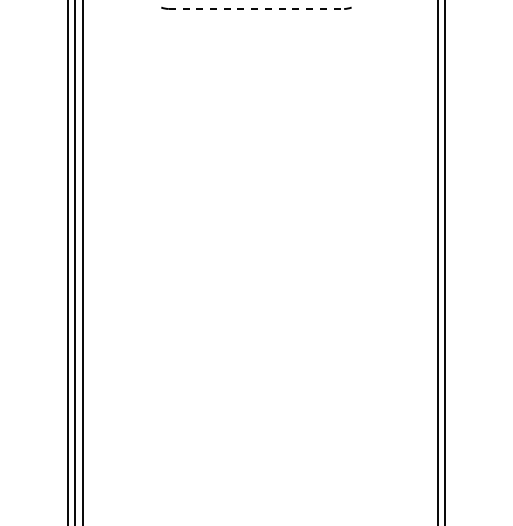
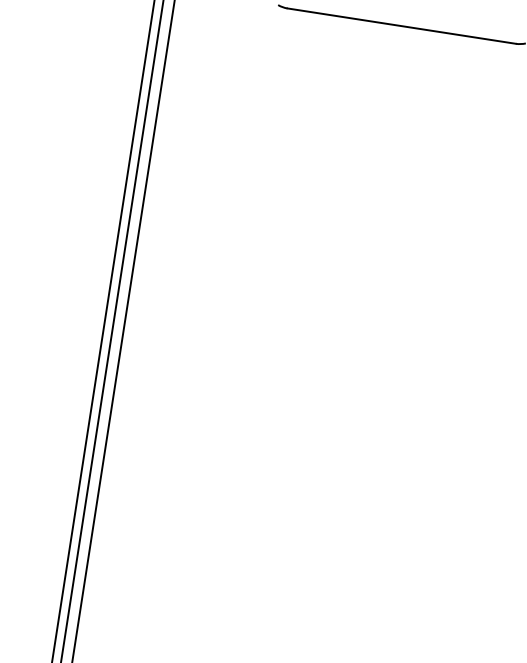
line: (256, 8) -> (401, 25), dashed -> solid

